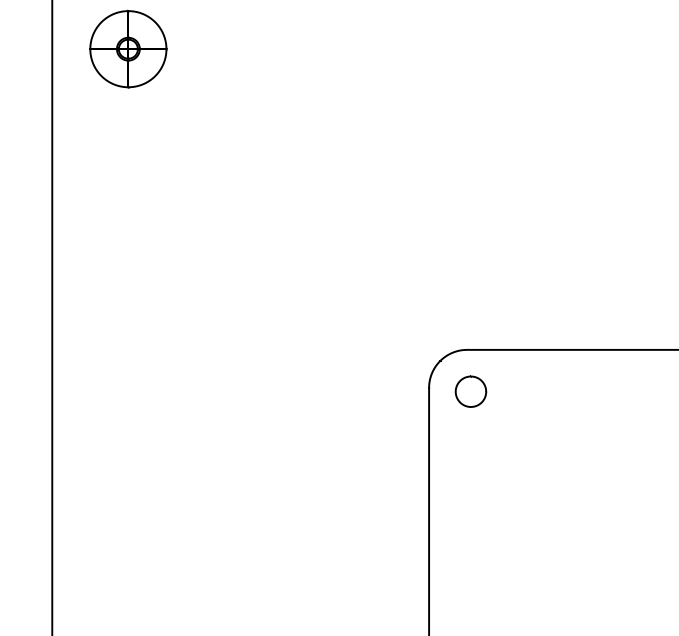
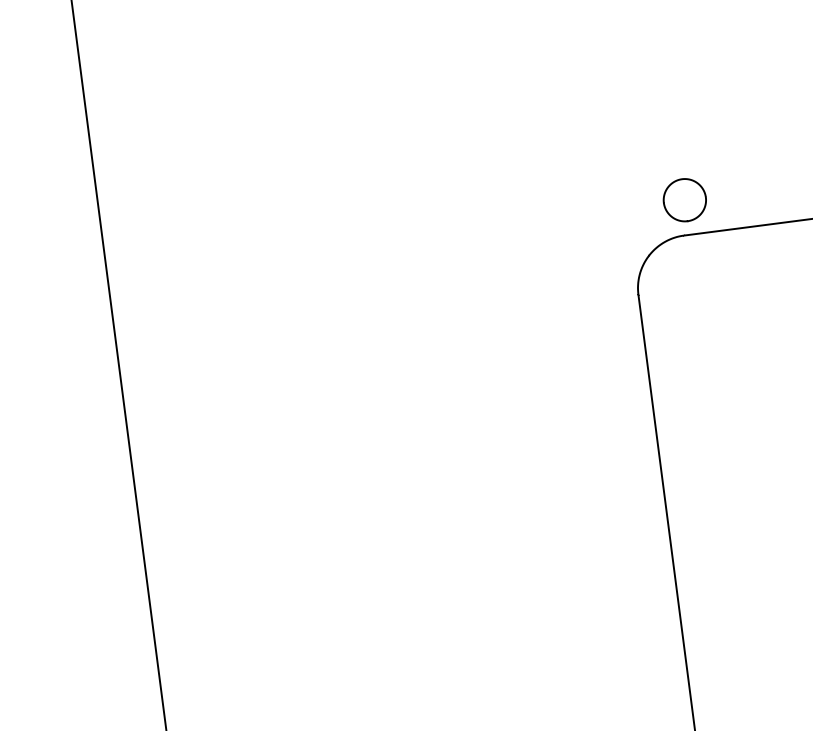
part: (470, 391) -> (684, 199), moved

